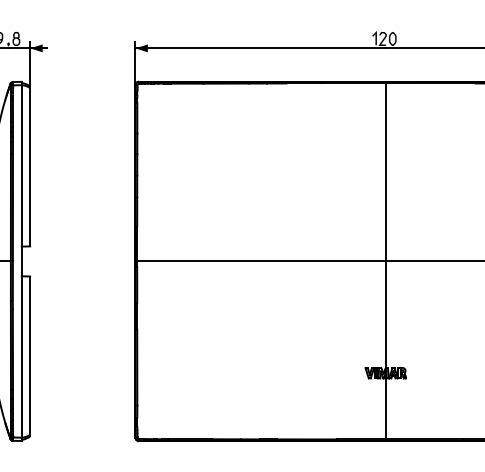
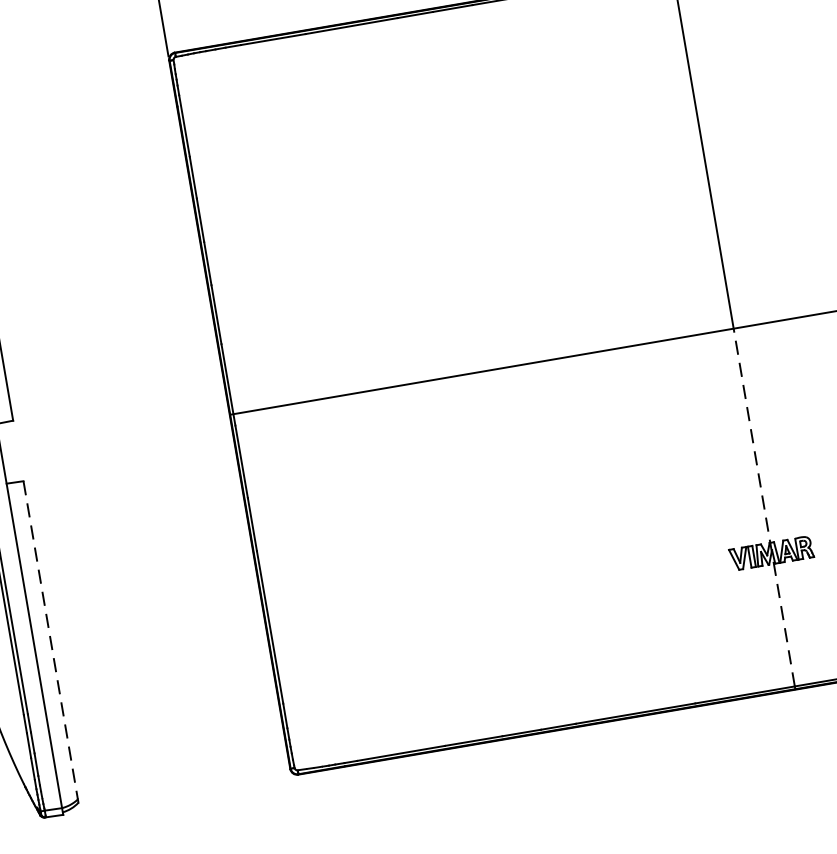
line: (386, 350) -> (765, 507), solid -> dashed
line: (30, 356) -> (51, 641), solid -> dashed

